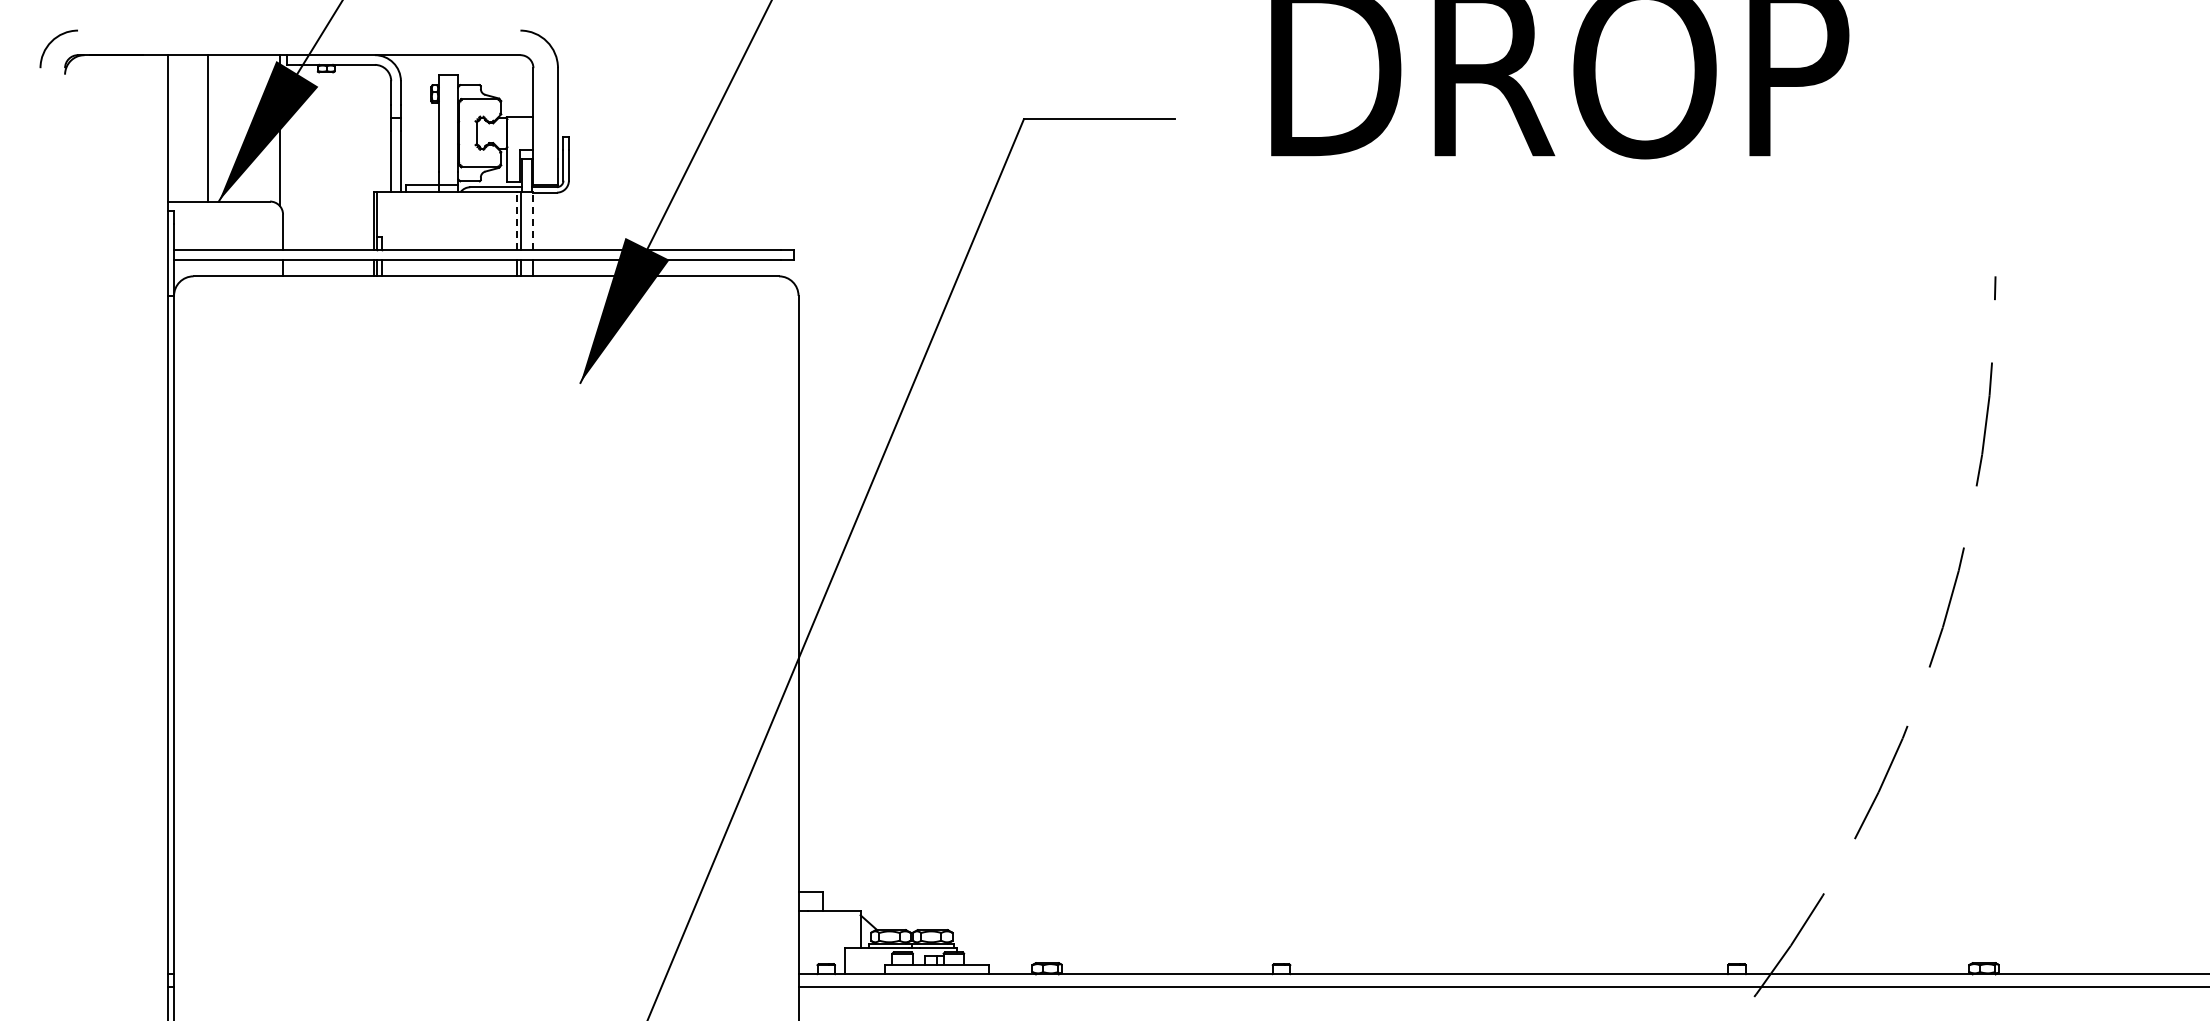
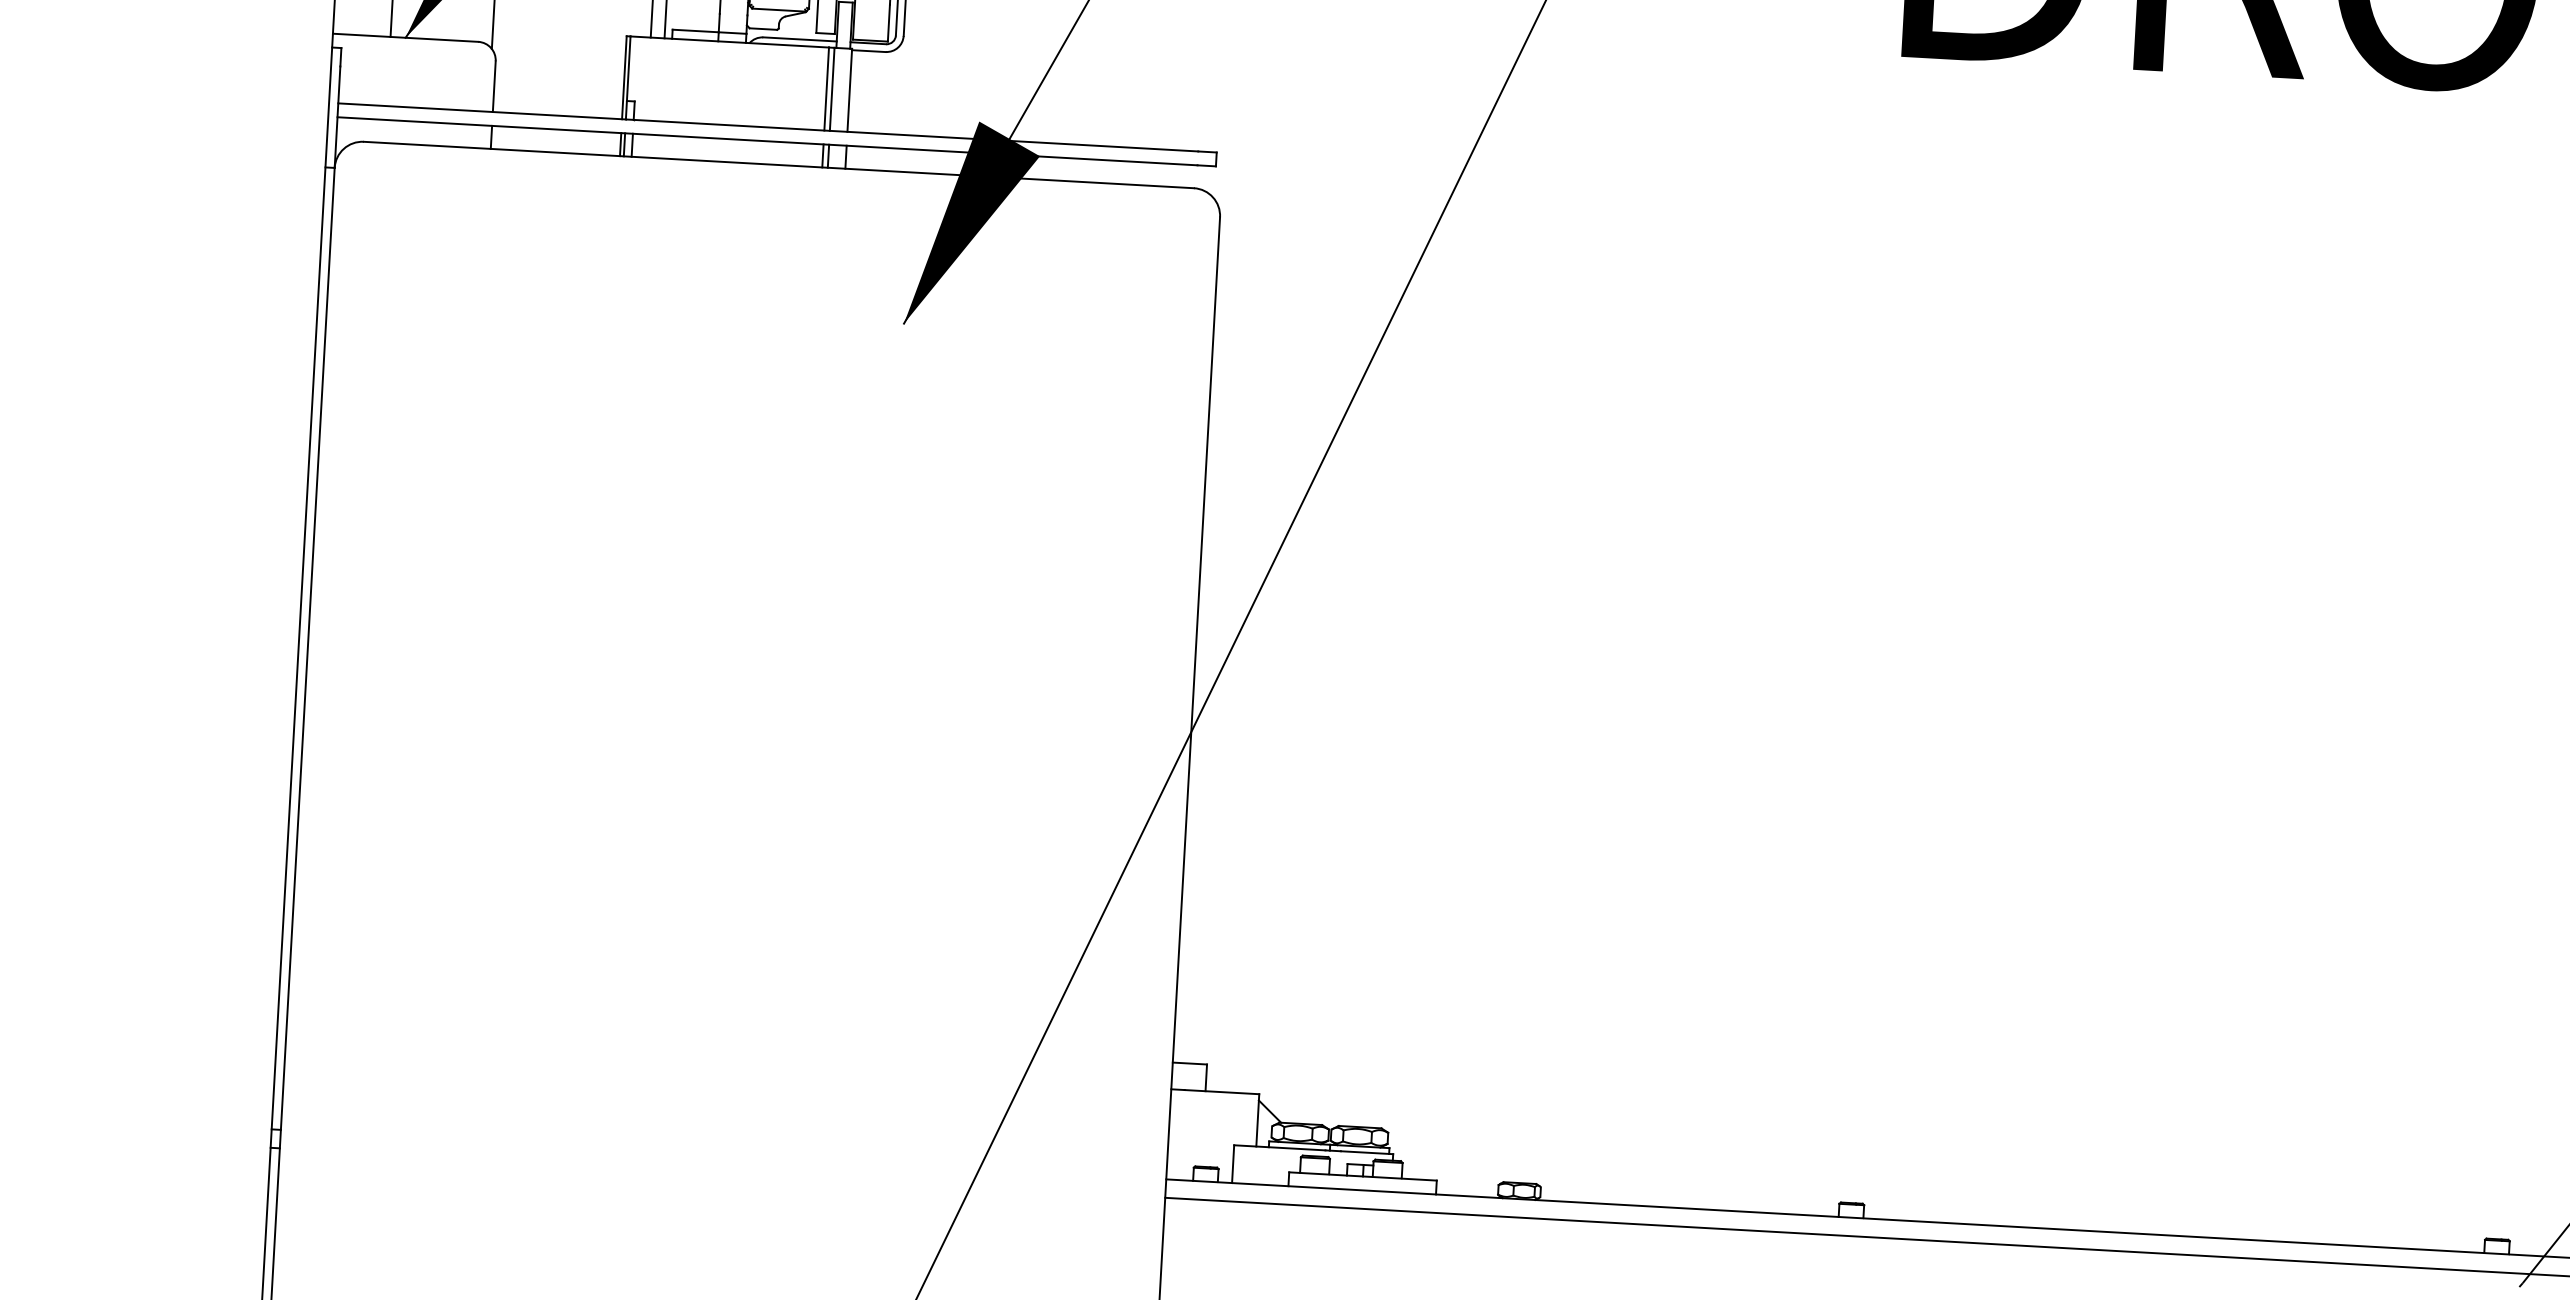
line: (516, 220) -> (826, 88), dashed -> solid
line: (533, 220) -> (850, 89), dashed -> solid

